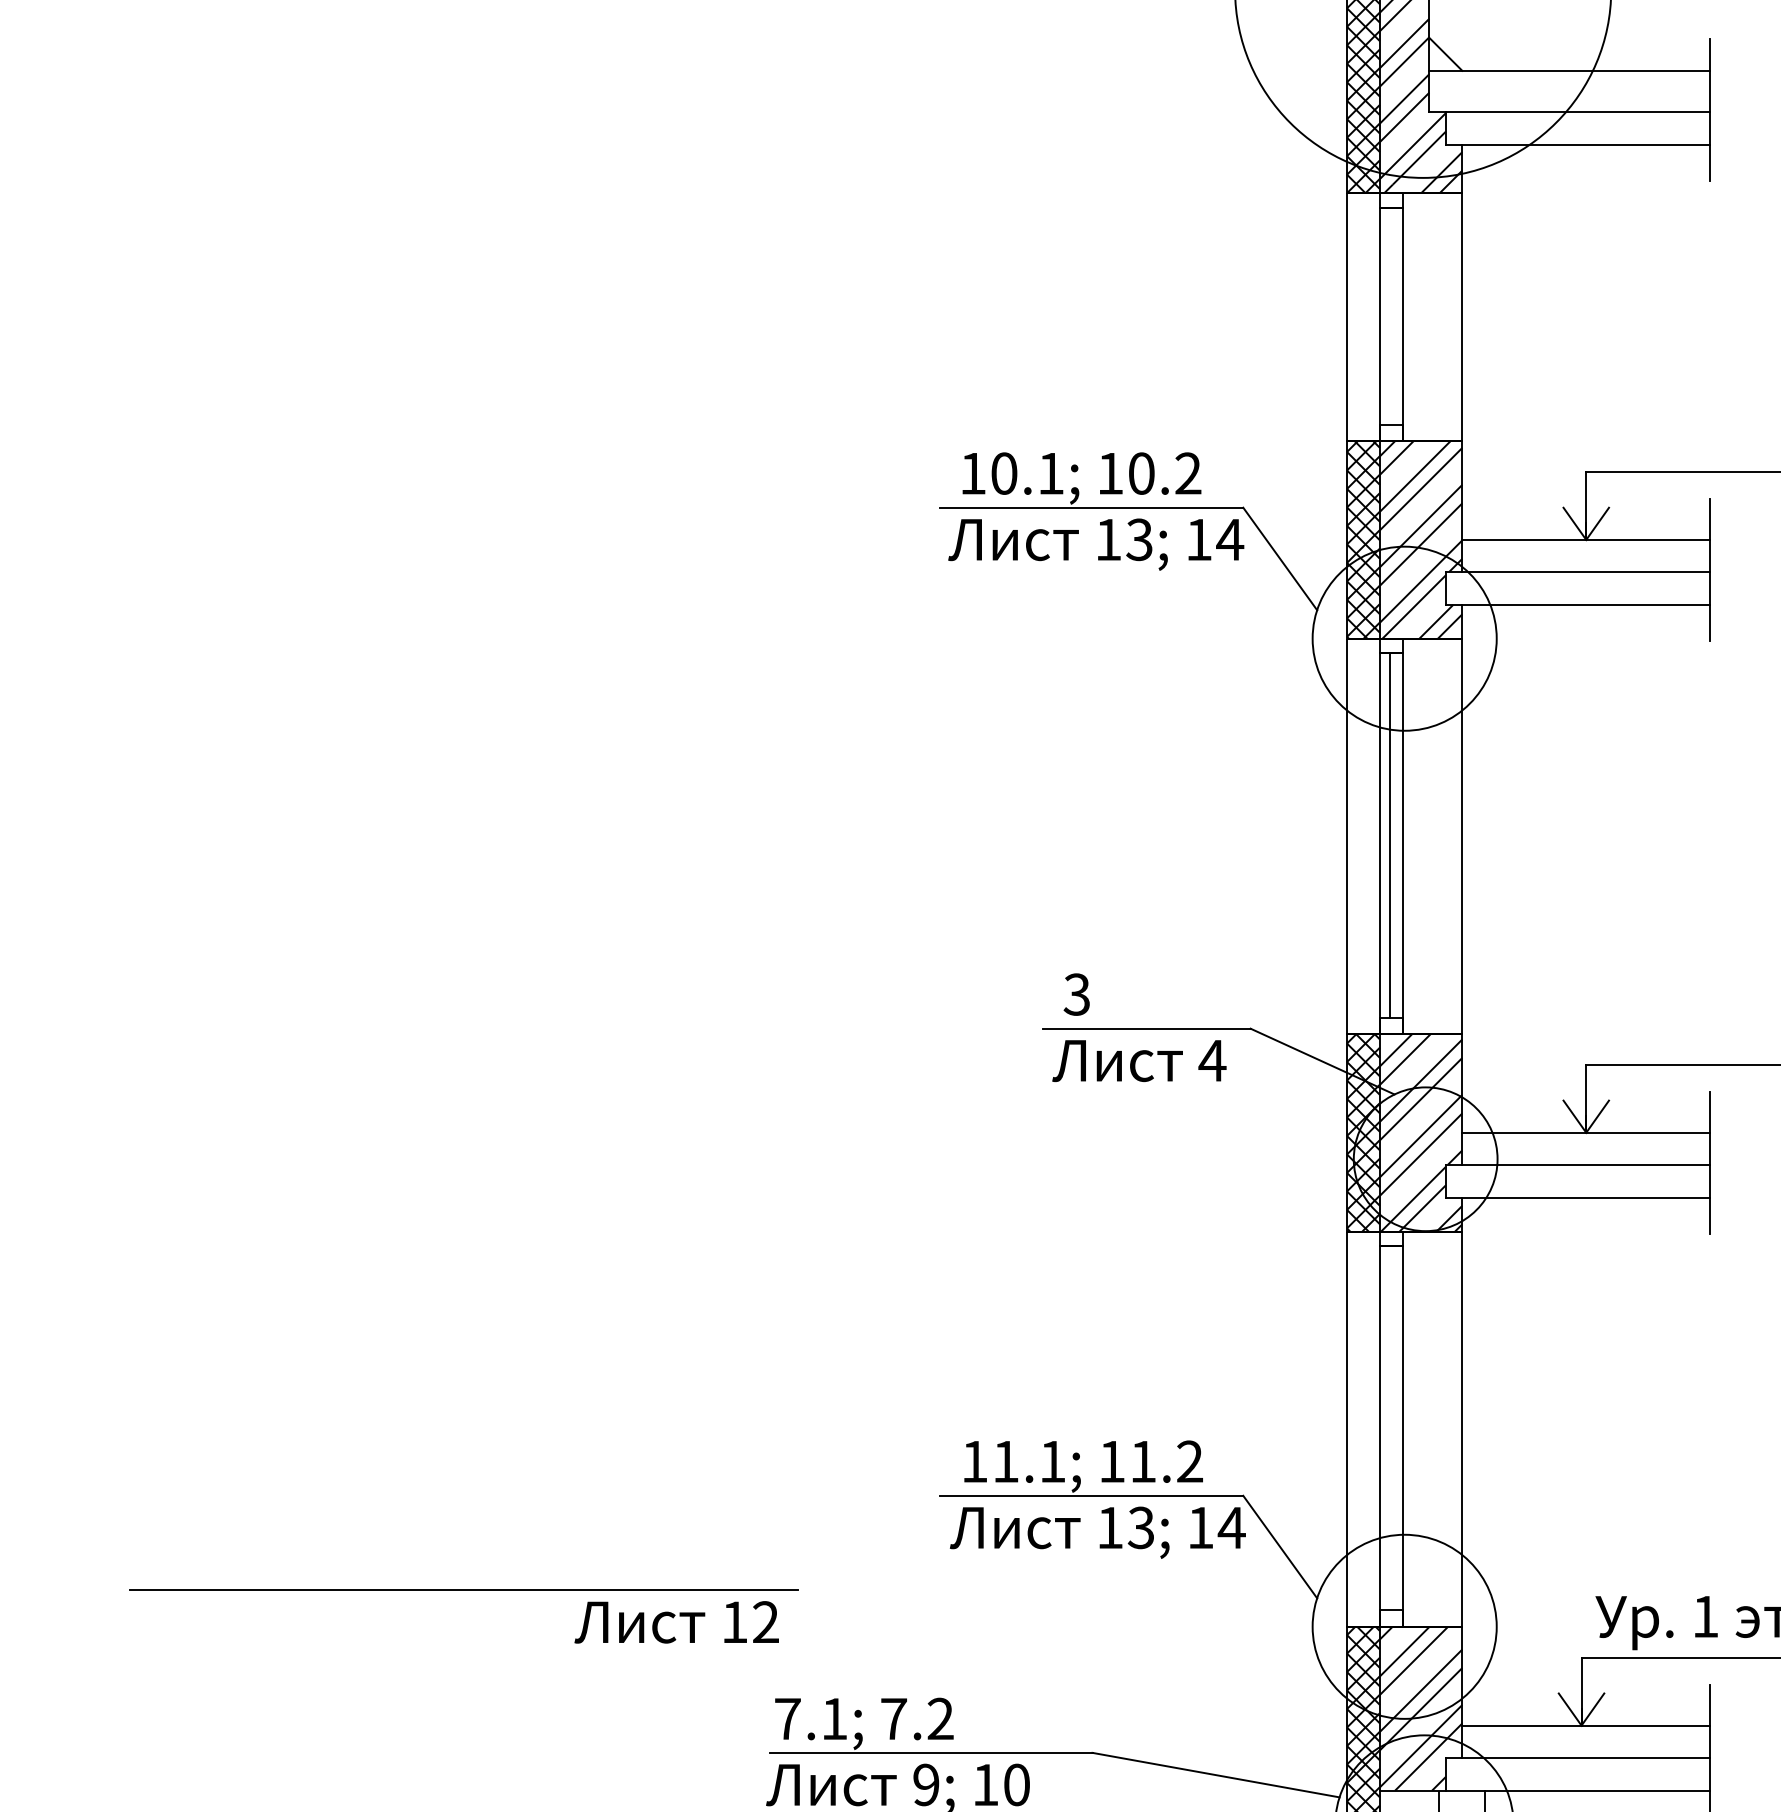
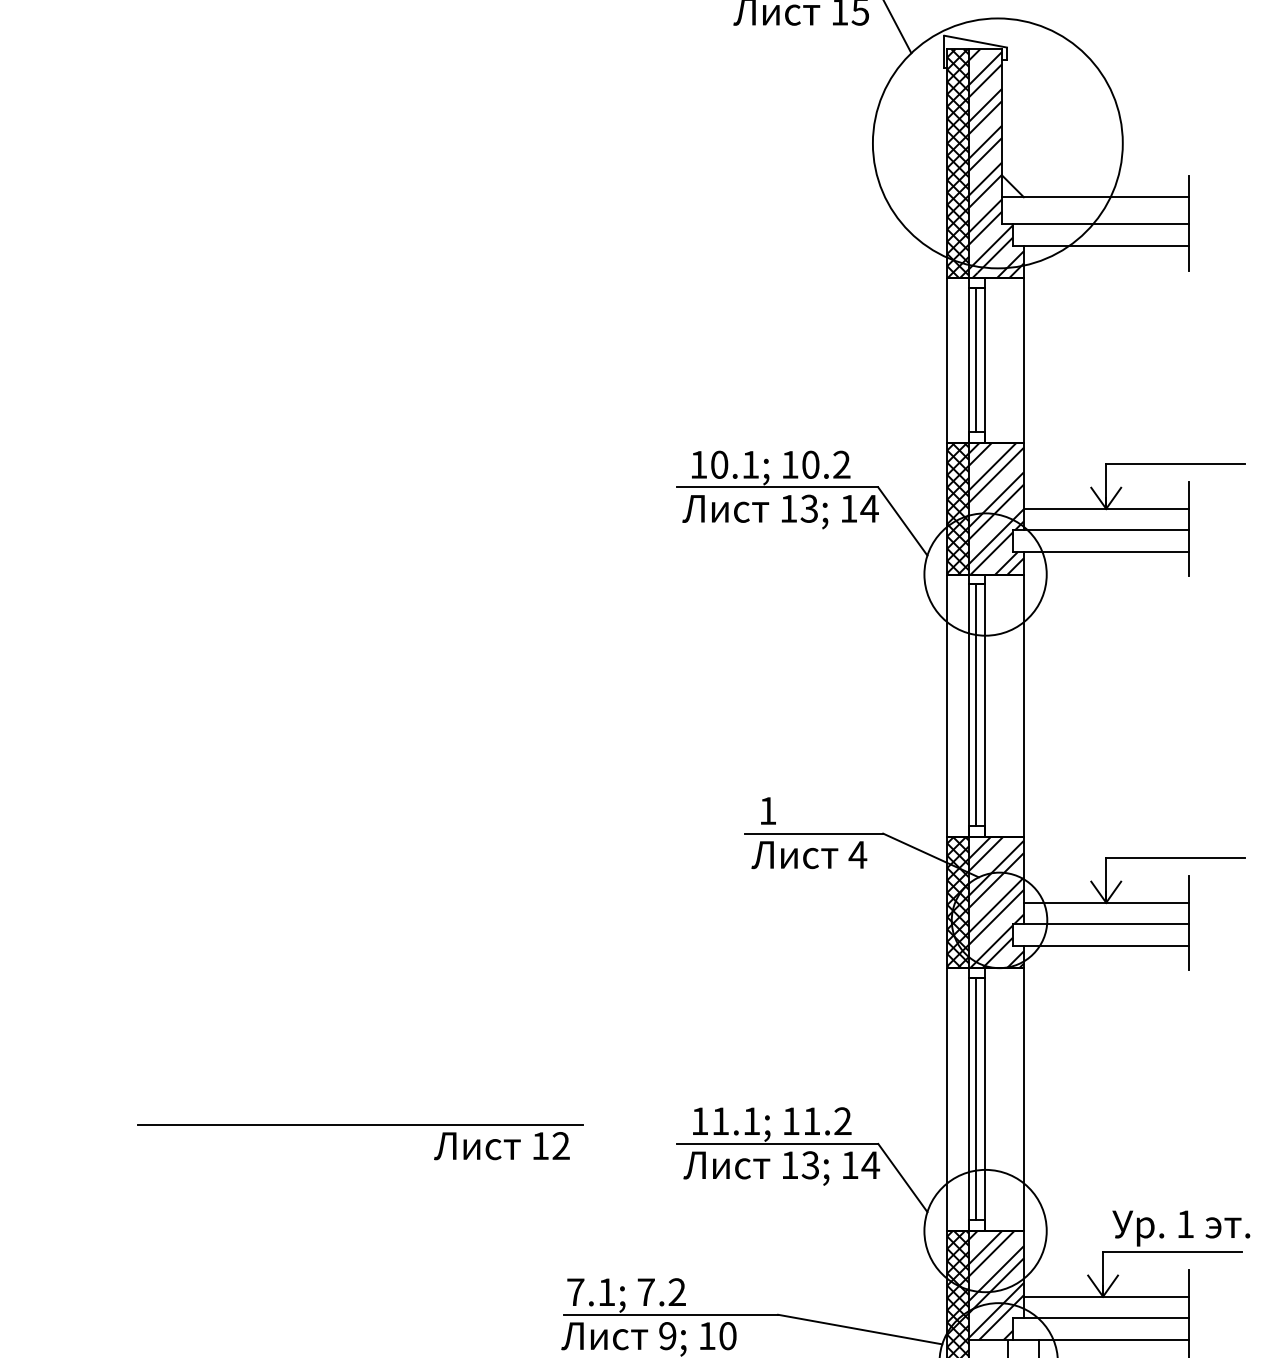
line: (1389, 316) -> (975, 360), added
text: (1076, 993) -> (767, 810), 3 -> 1
line: (1389, 1428) -> (975, 1099), added
part: (463, 1591) -> (360, 1125), moved

